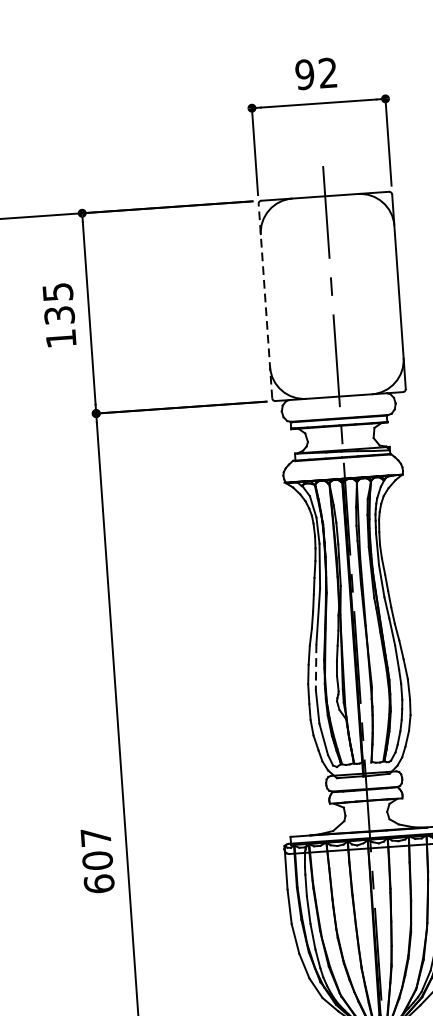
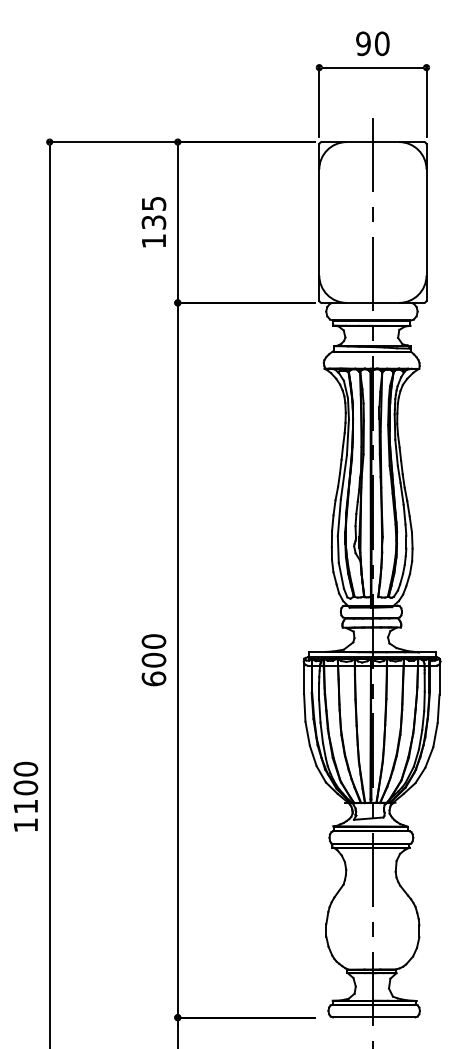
text: (327, 72) -> (381, 43), 92 -> 90
line: (265, 301) -> (319, 222), dashed -> solid
line: (316, 667) -> (339, 518), dashed -> solid
text: (95, 837) -> (153, 641), 607 -> 600

